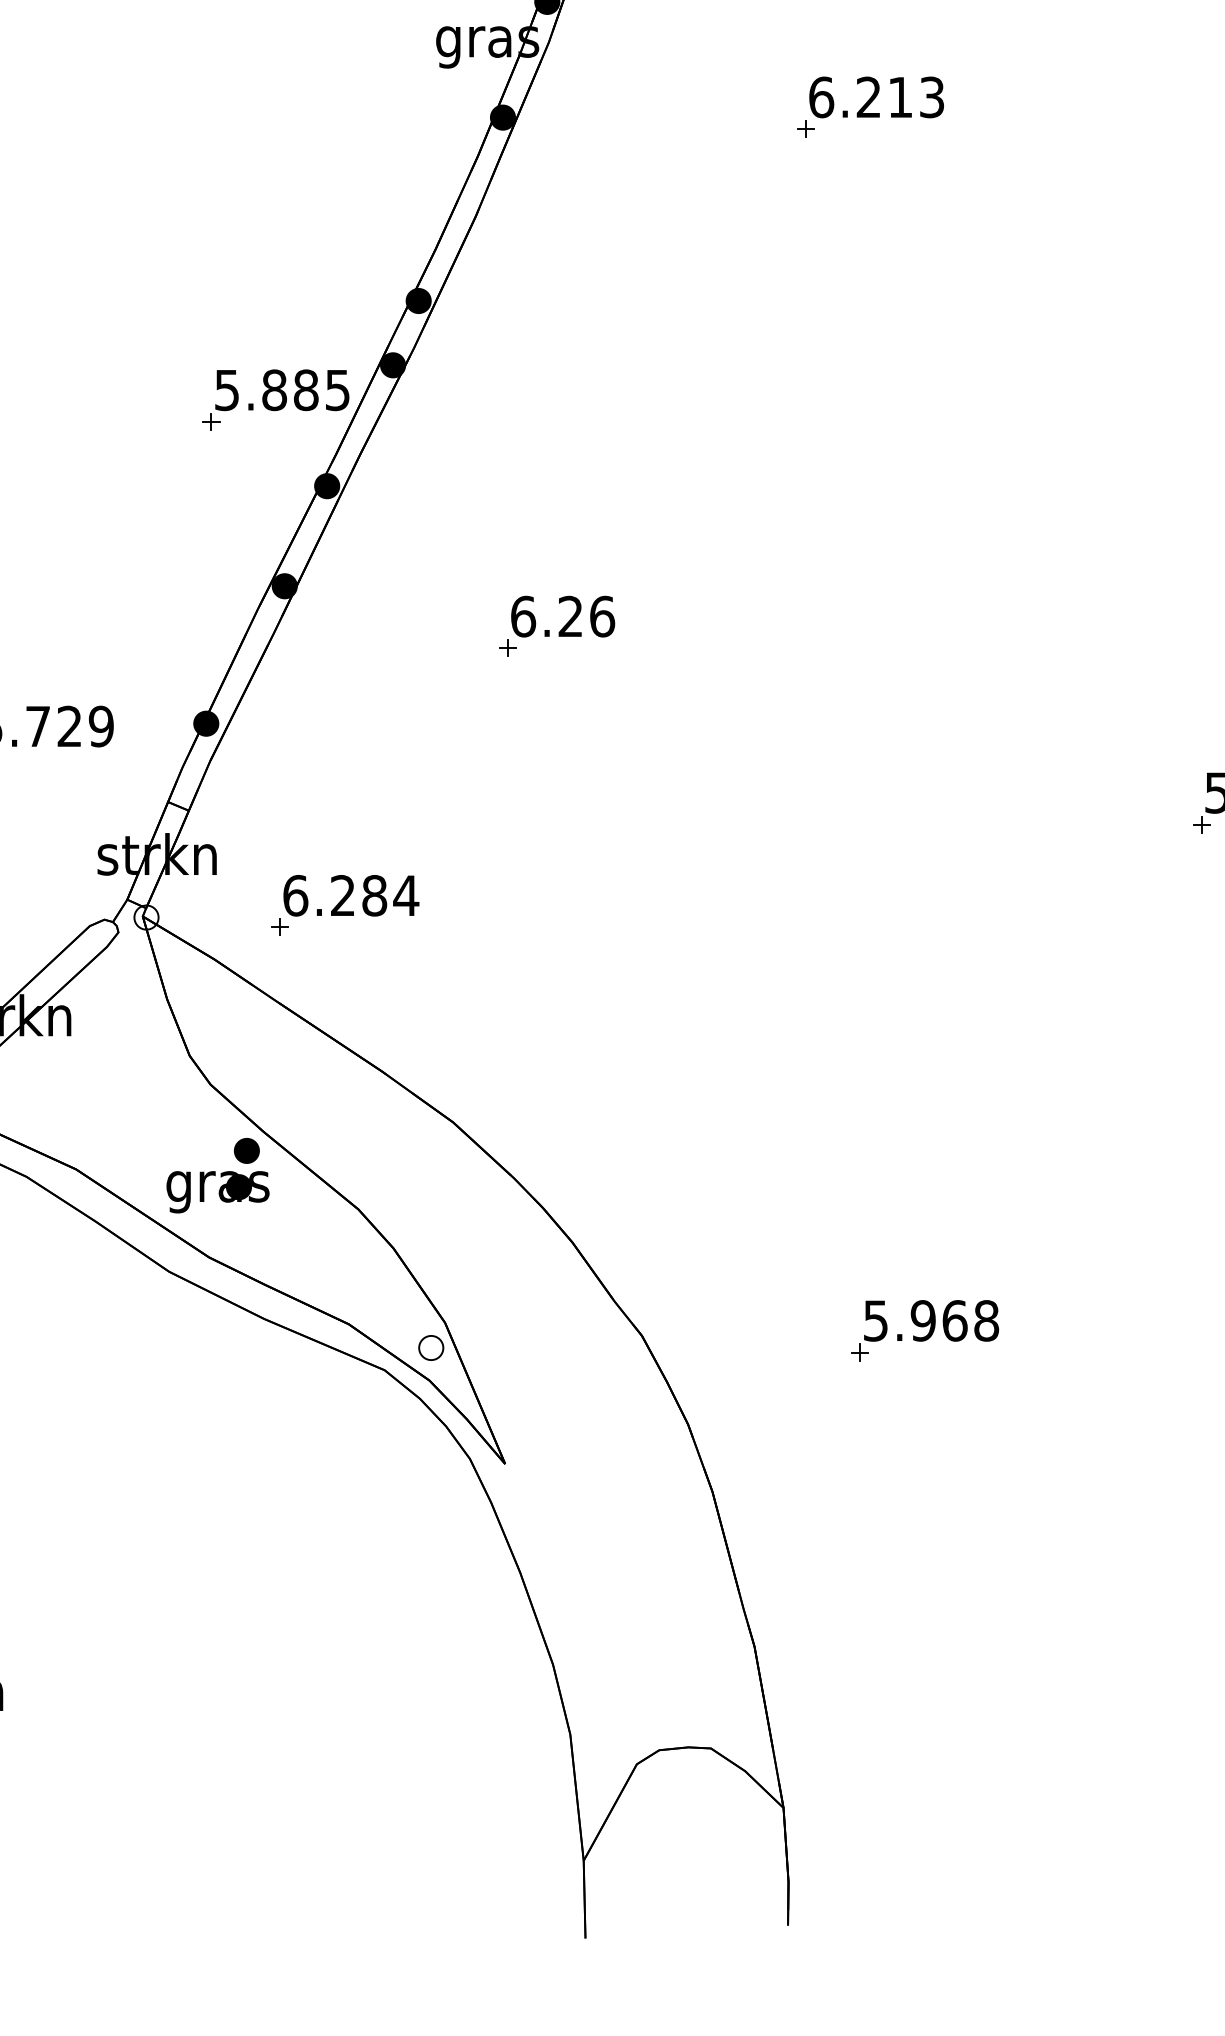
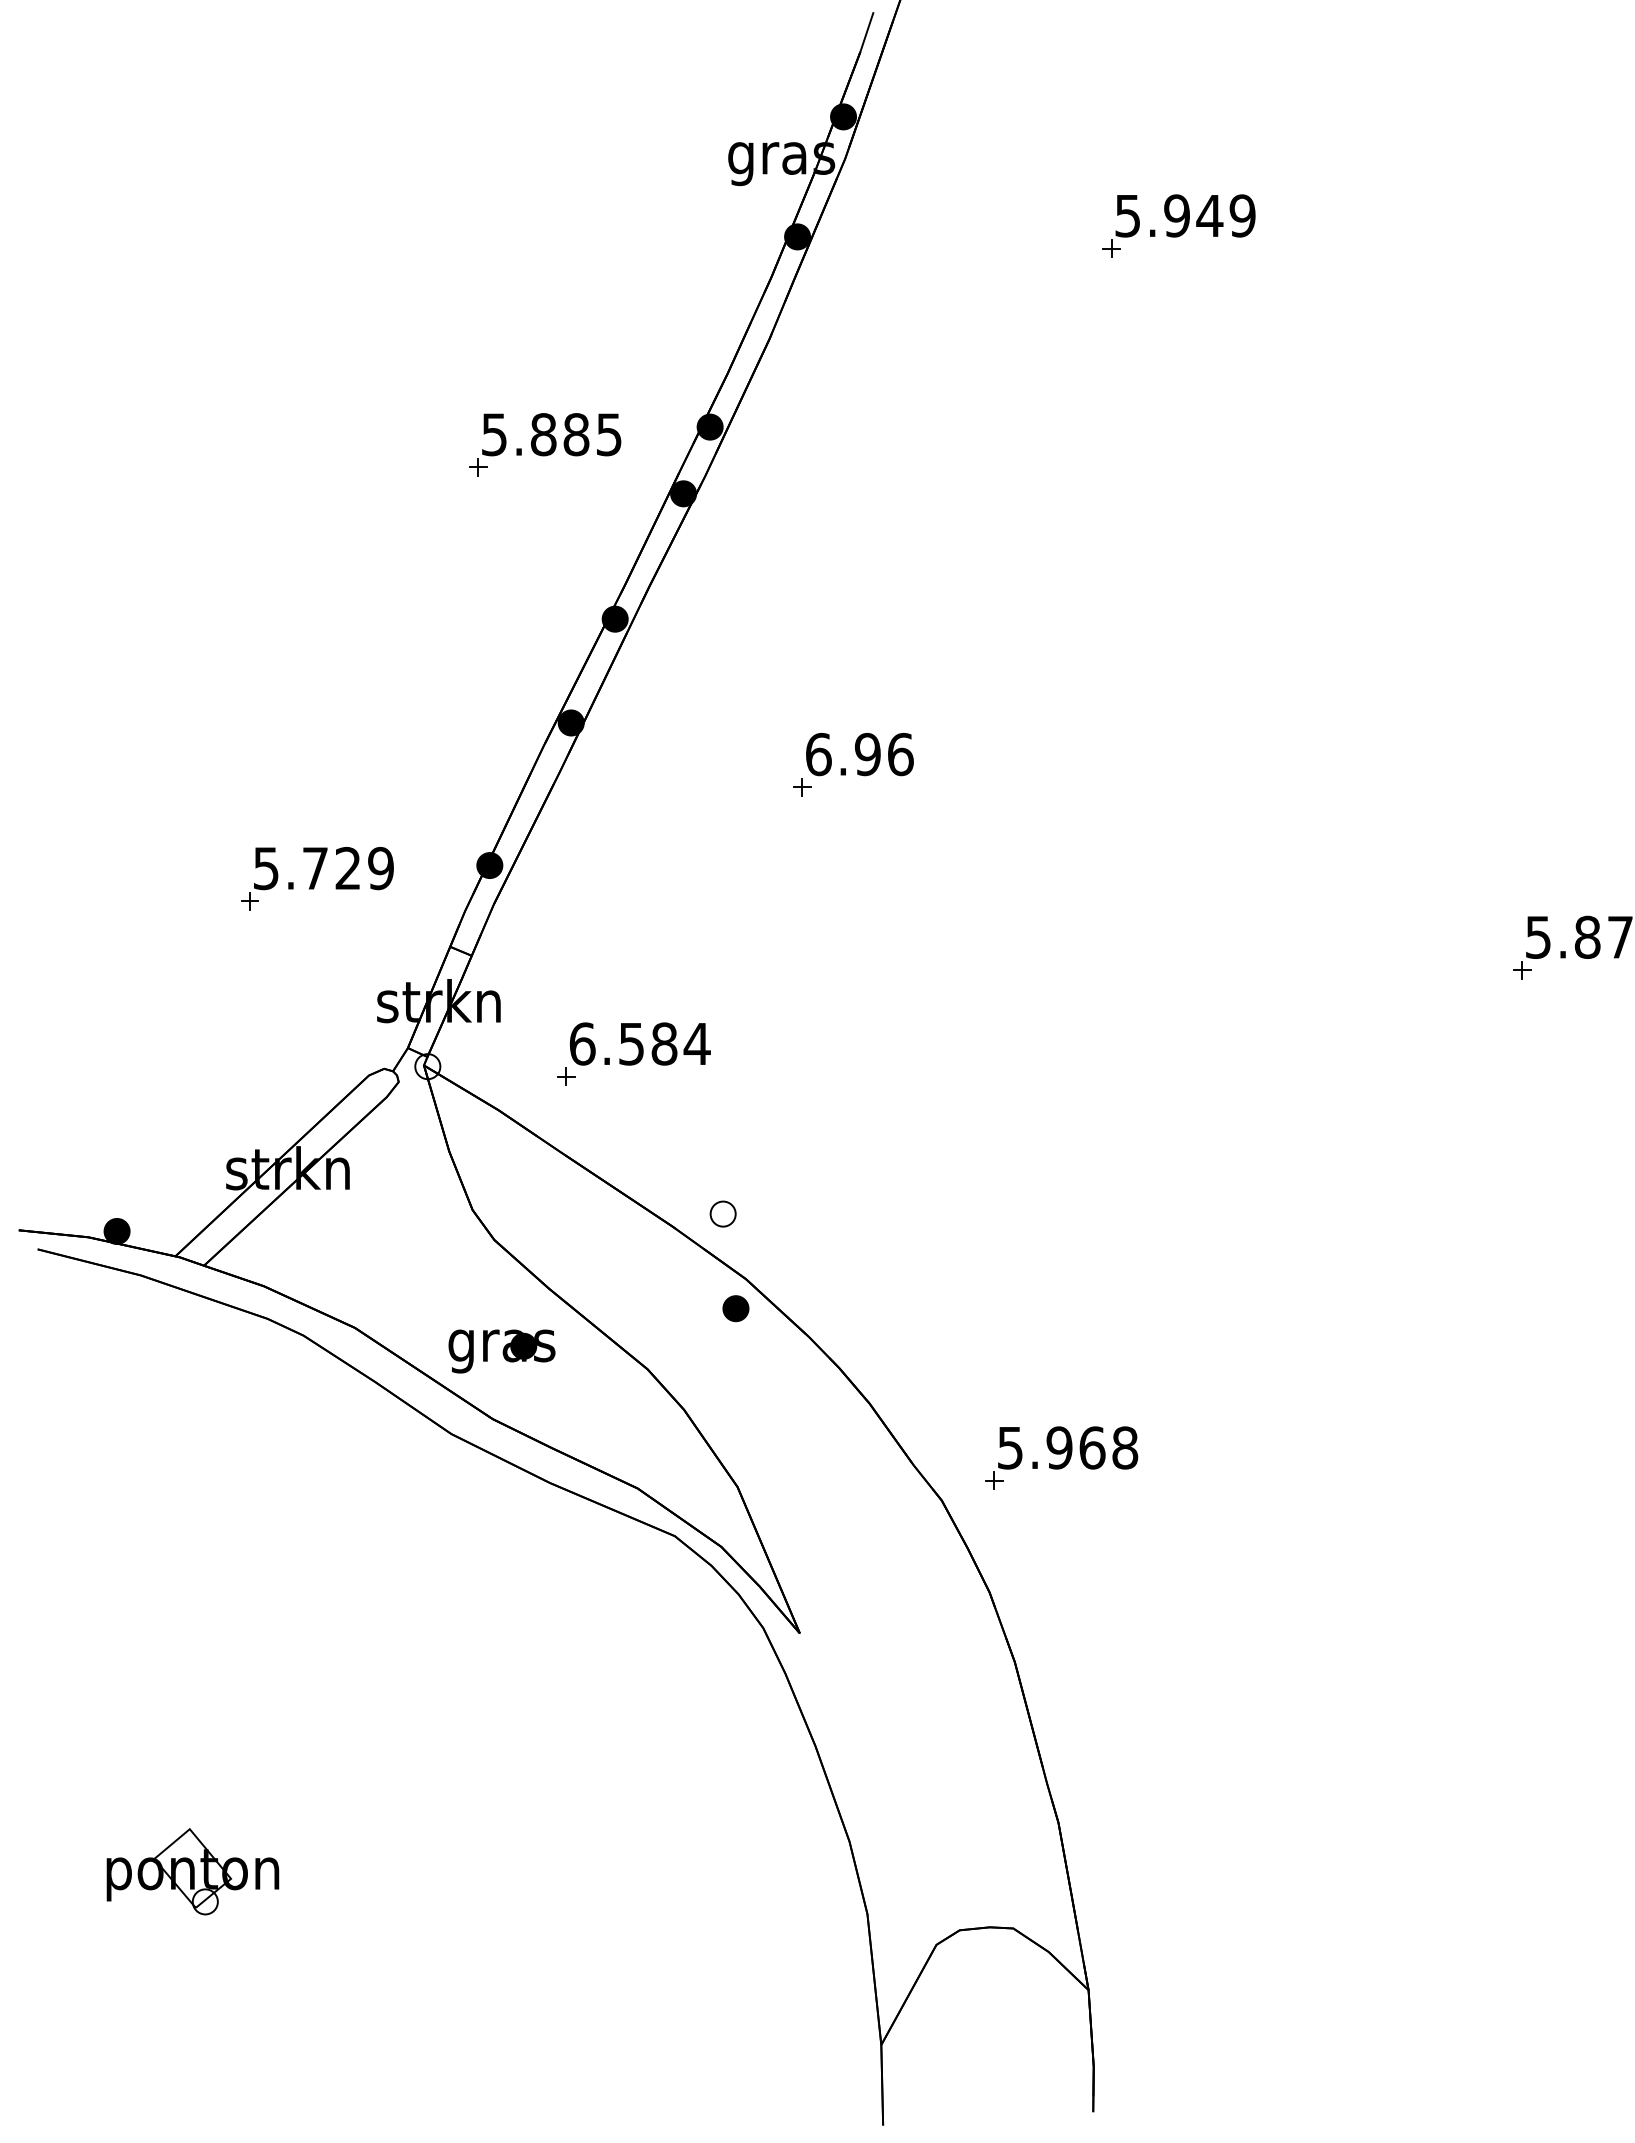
text: (876, 96) -> (1185, 215), 6.213 -> 5.949
part: (276, 399) -> (545, 444), moved
text: (570, 616) -> (867, 754), 6.26 -> 6.96
text: (342, 895) -> (631, 1043), 6.284 -> 6.584
part: (246, 1150) -> (735, 1308), moved
part: (925, 1330) -> (1061, 1457), moved
part: (430, 1347) -> (722, 1213), moved

